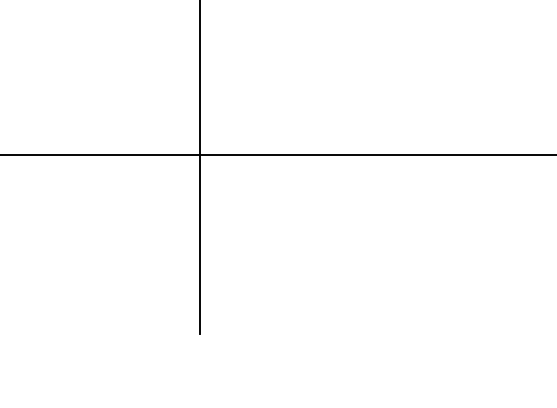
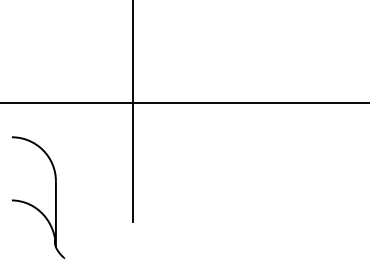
part: (48, 307) -> (32, 204), added

